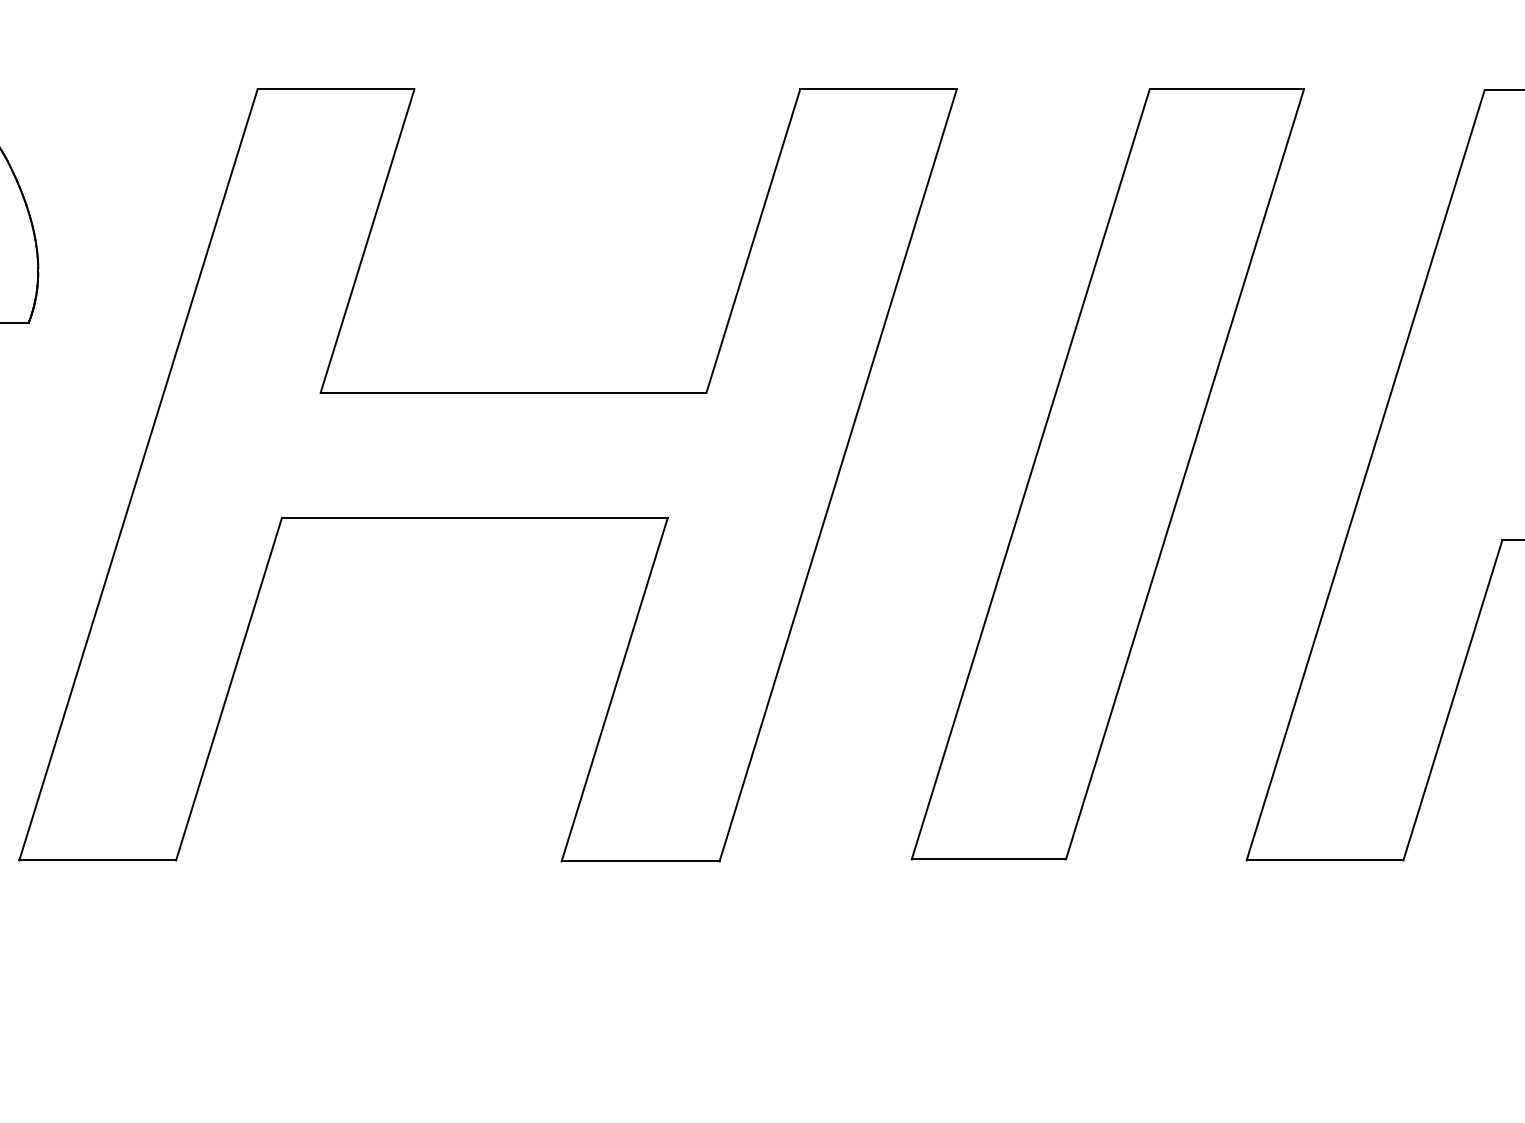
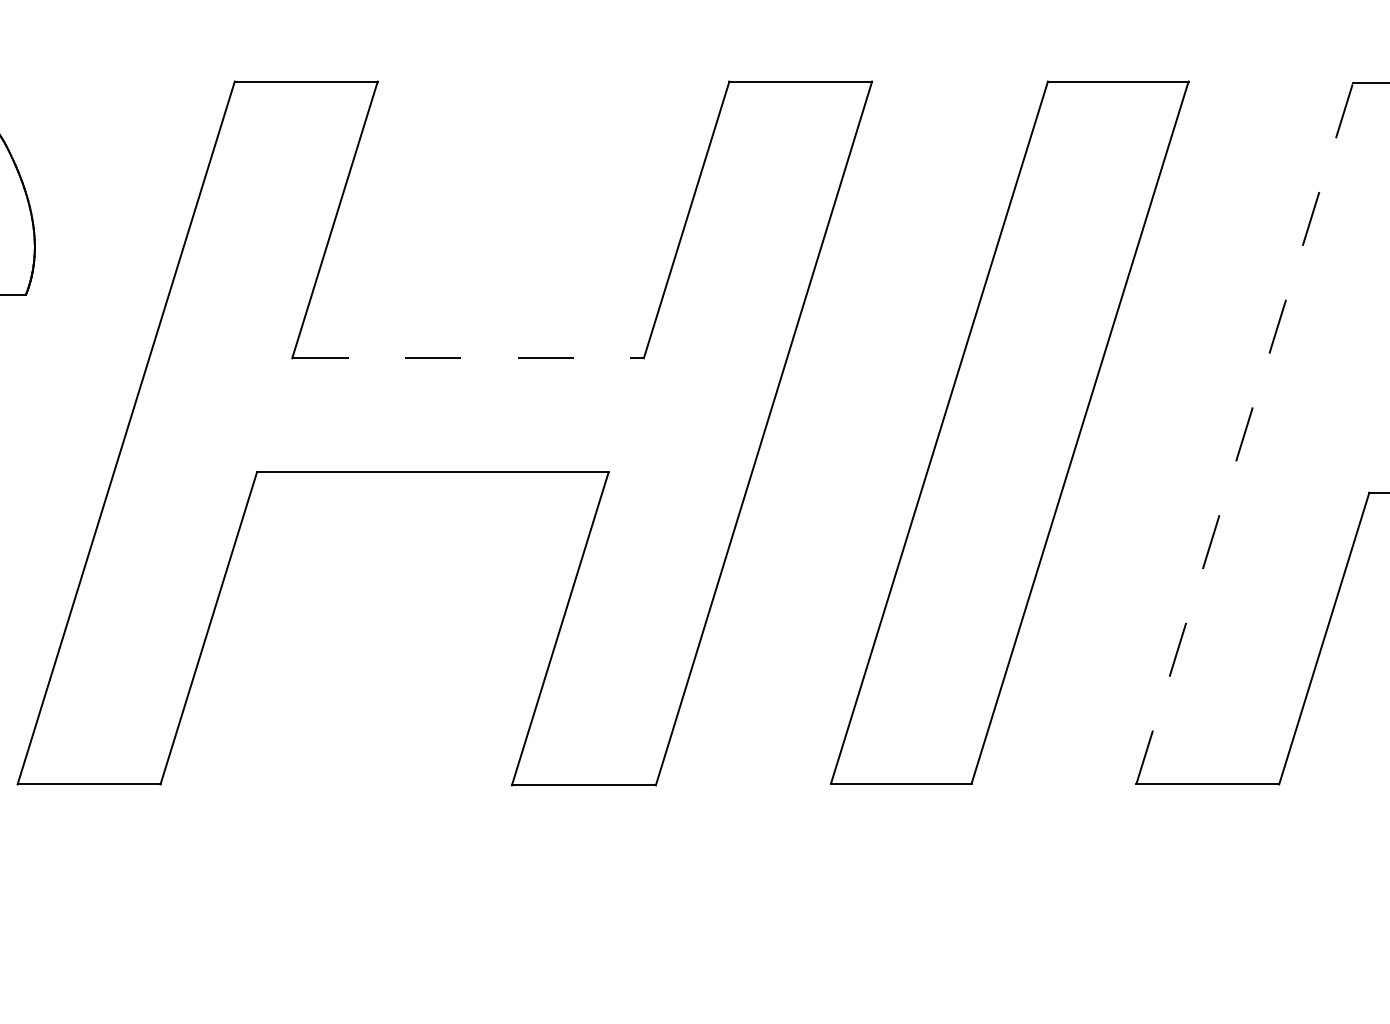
line: (513, 392) -> (468, 357), solid -> dashed
line: (1365, 474) -> (1244, 432), solid -> dashed

